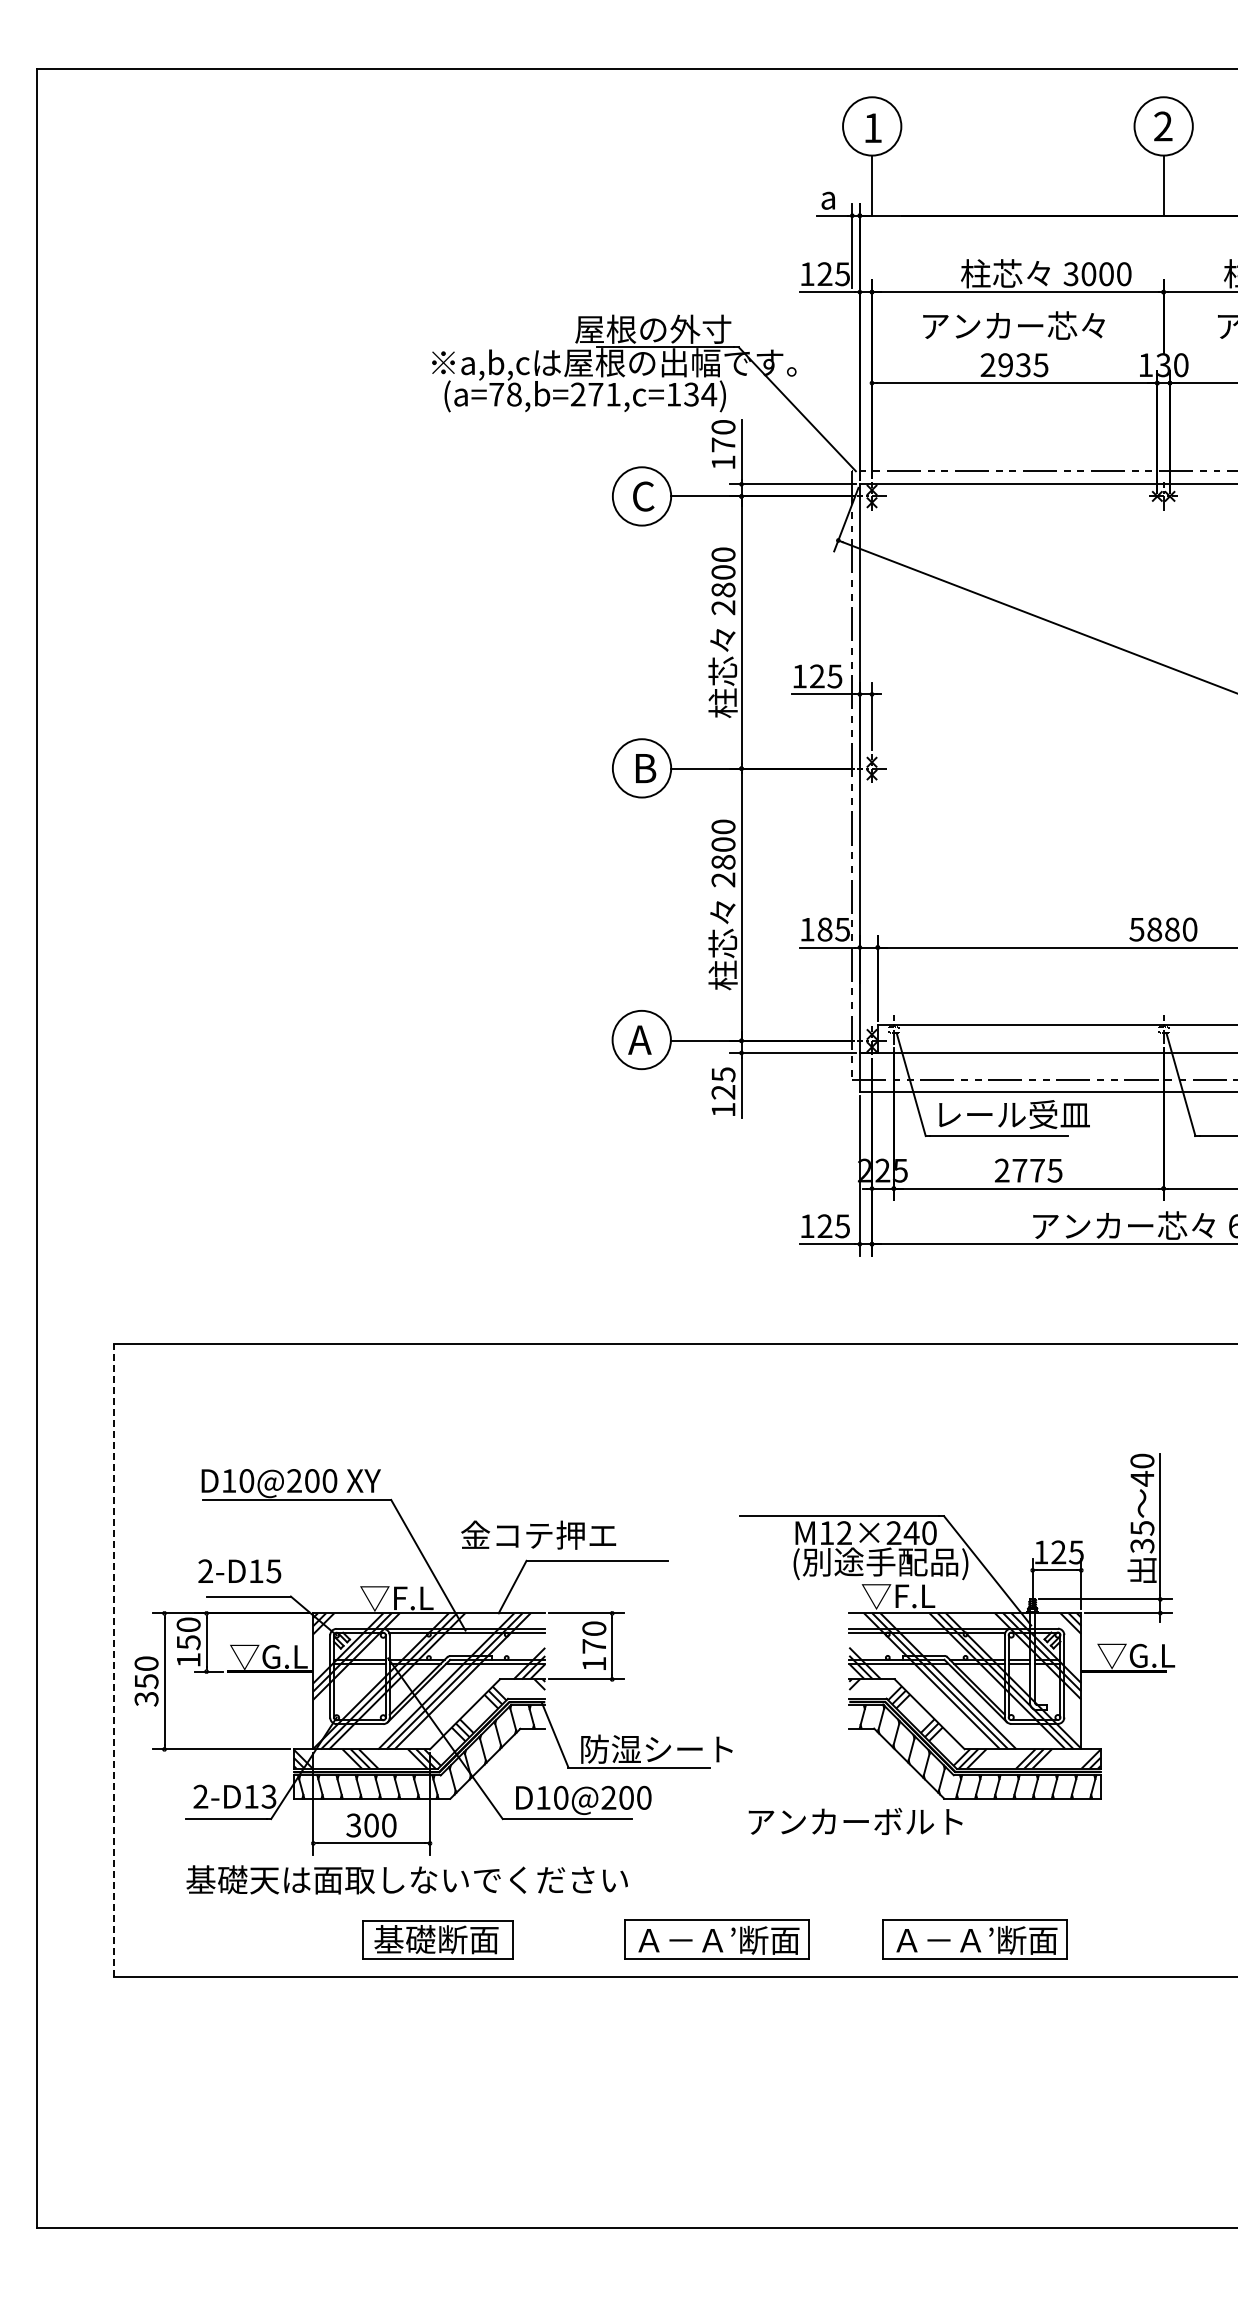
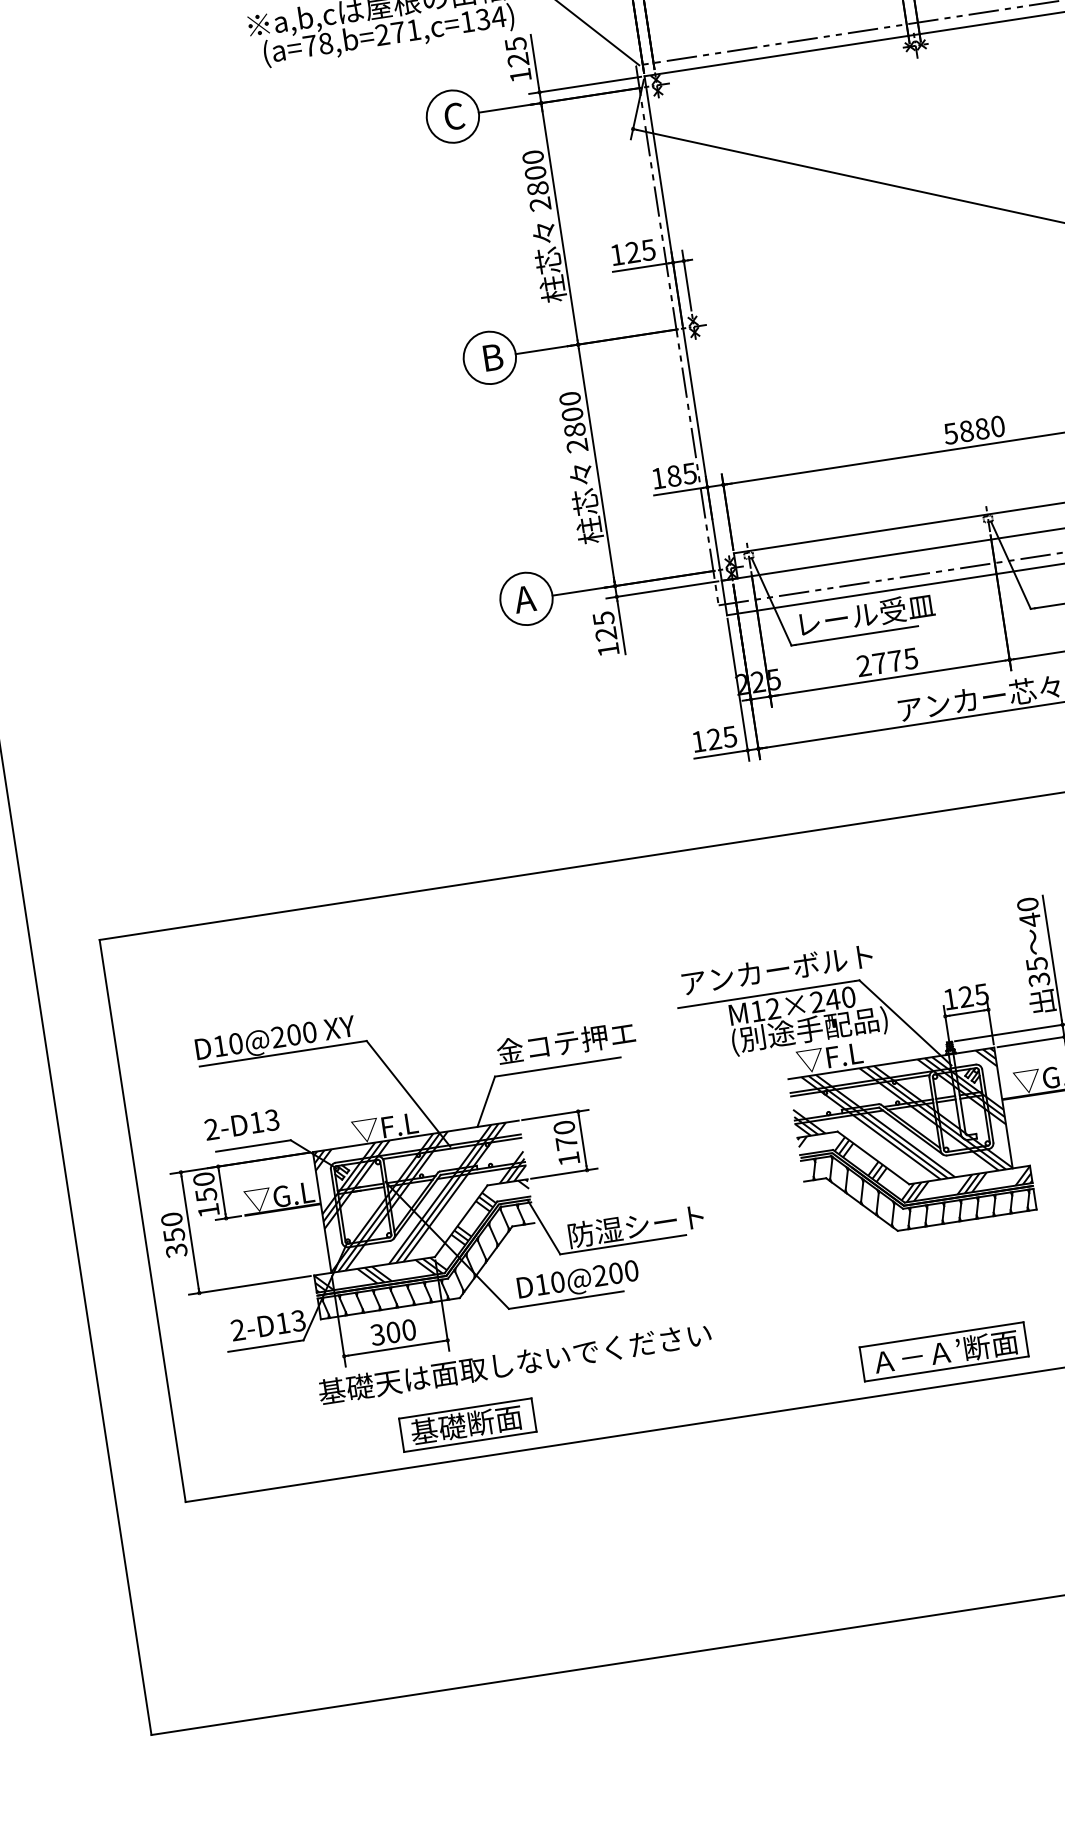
text: (723, 436) -> (517, 52), 170 -> 125
text: (538, 1534) -> (565, 1041), moved
text: (273, 1570) -> (271, 1119), 2-D15 -> 2-D13
line: (114, 1660) -> (142, 1220), dashed -> solid
text: (855, 1820) -> (777, 968), moved
text: (406, 1879) -> (514, 1362), moved
part: (716, 1939) -> (714, 1386), removed

